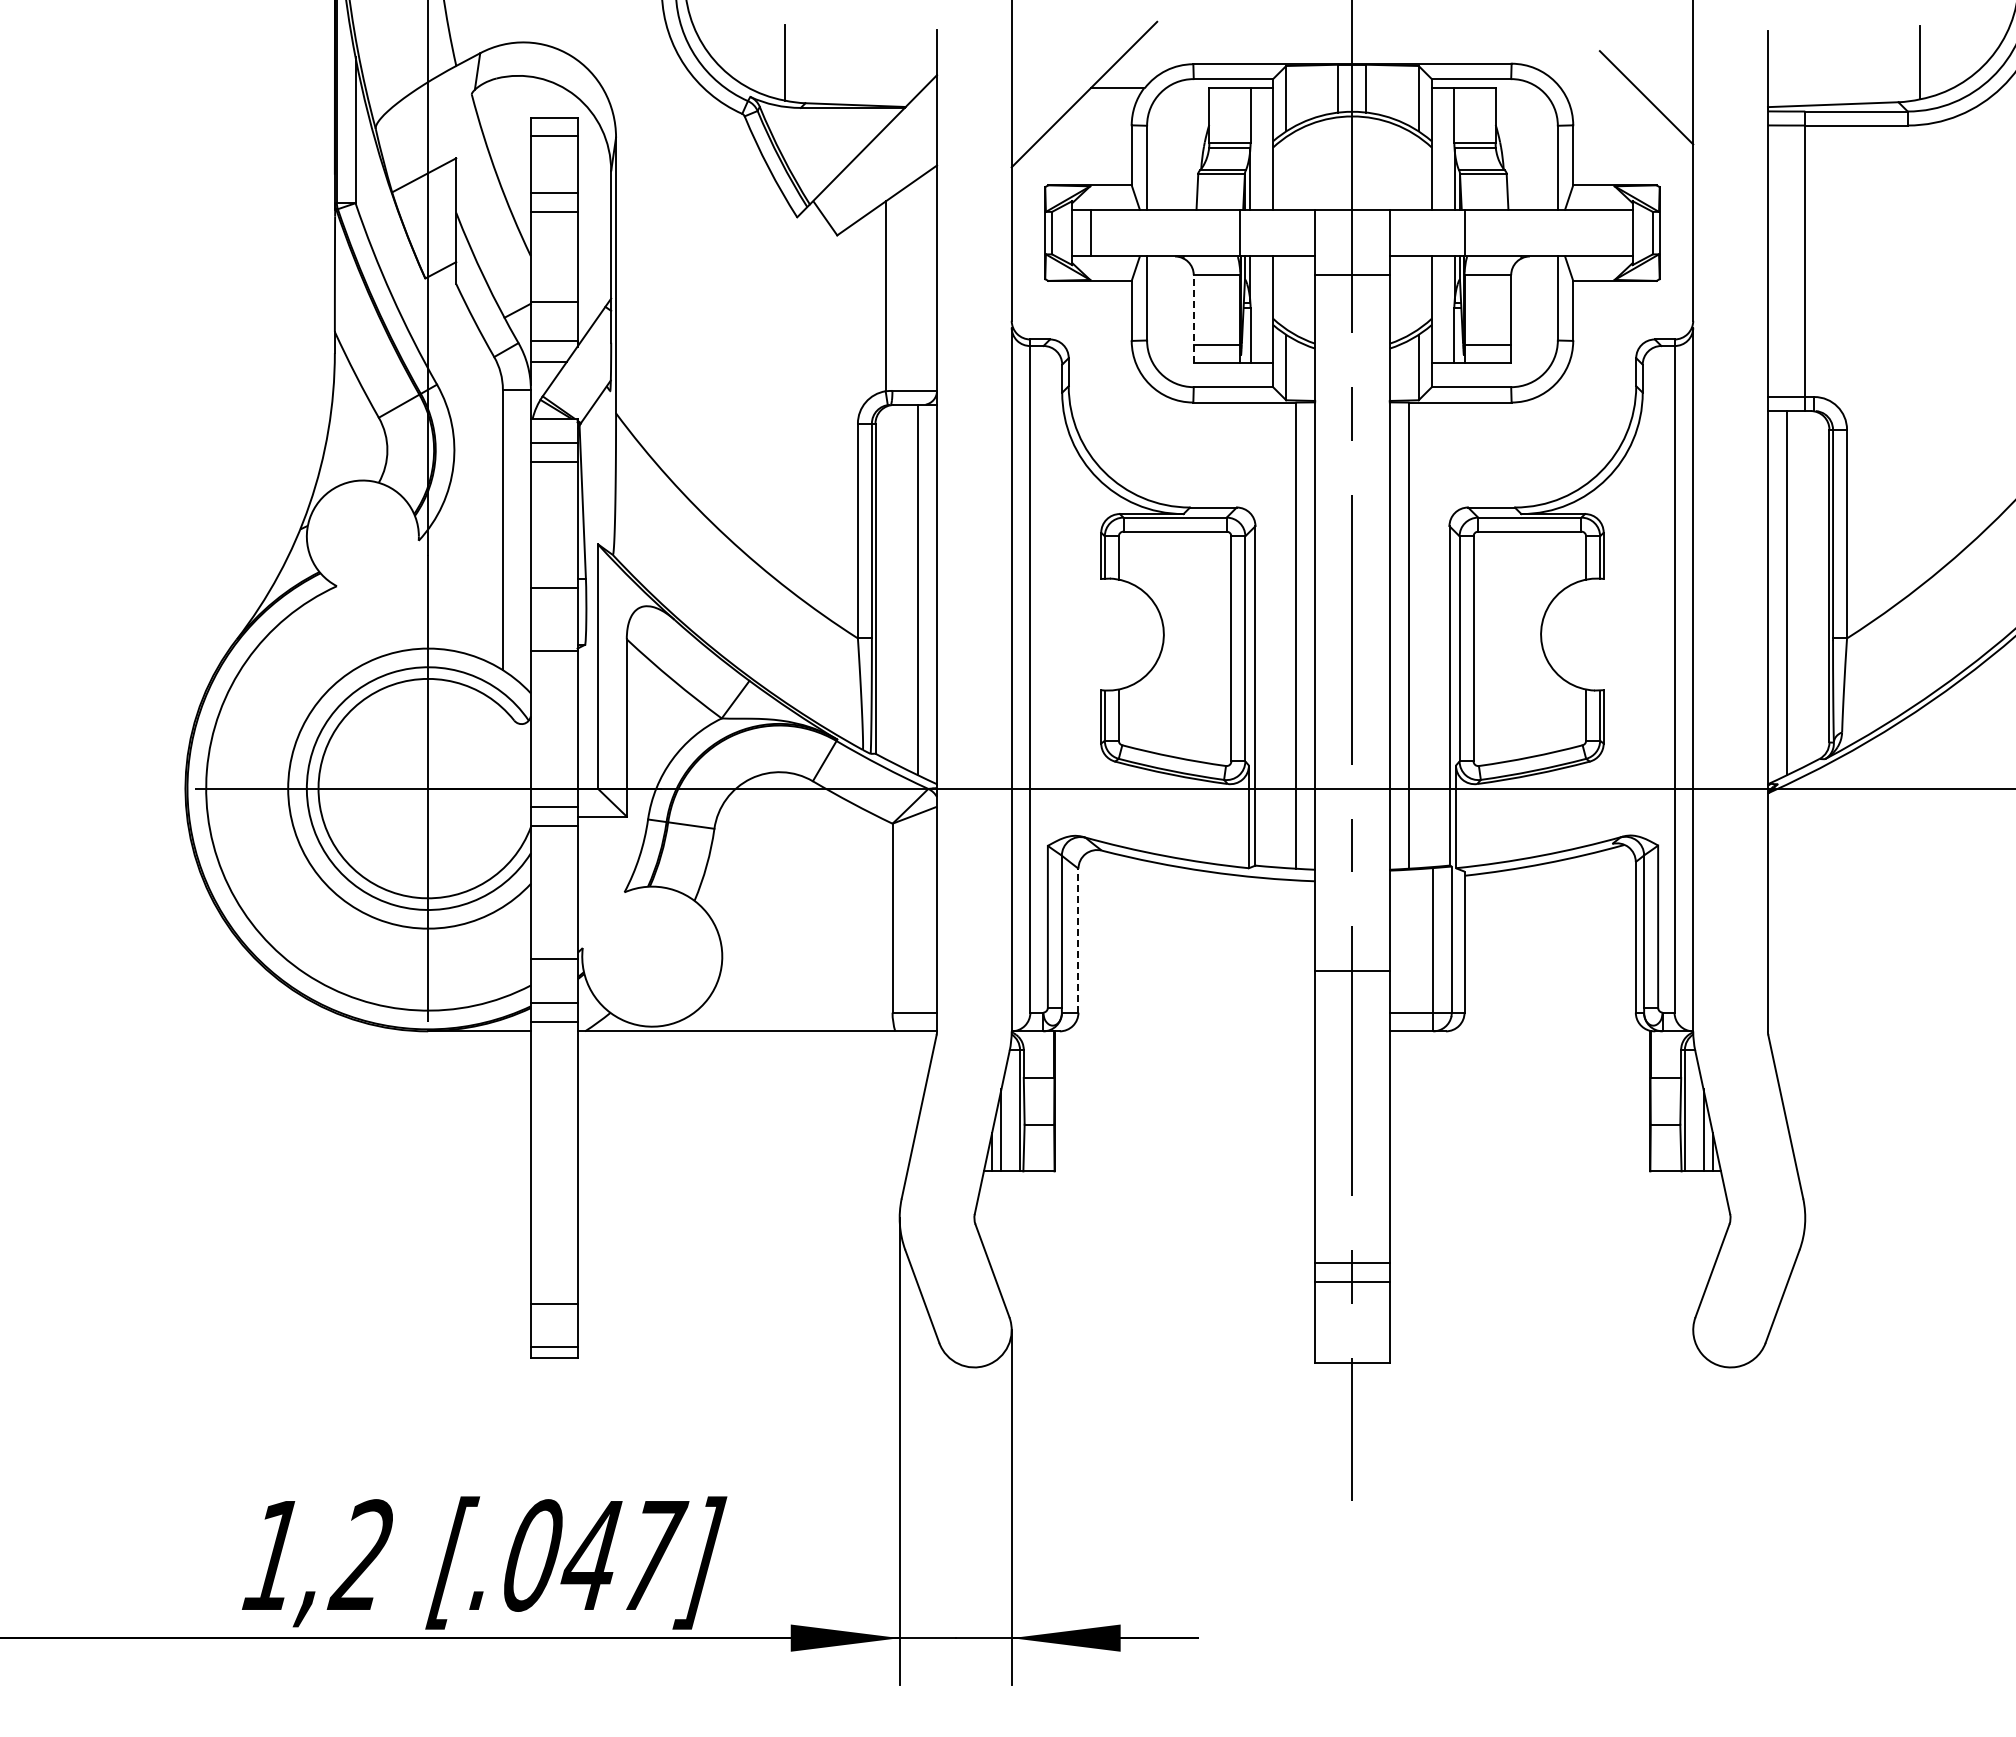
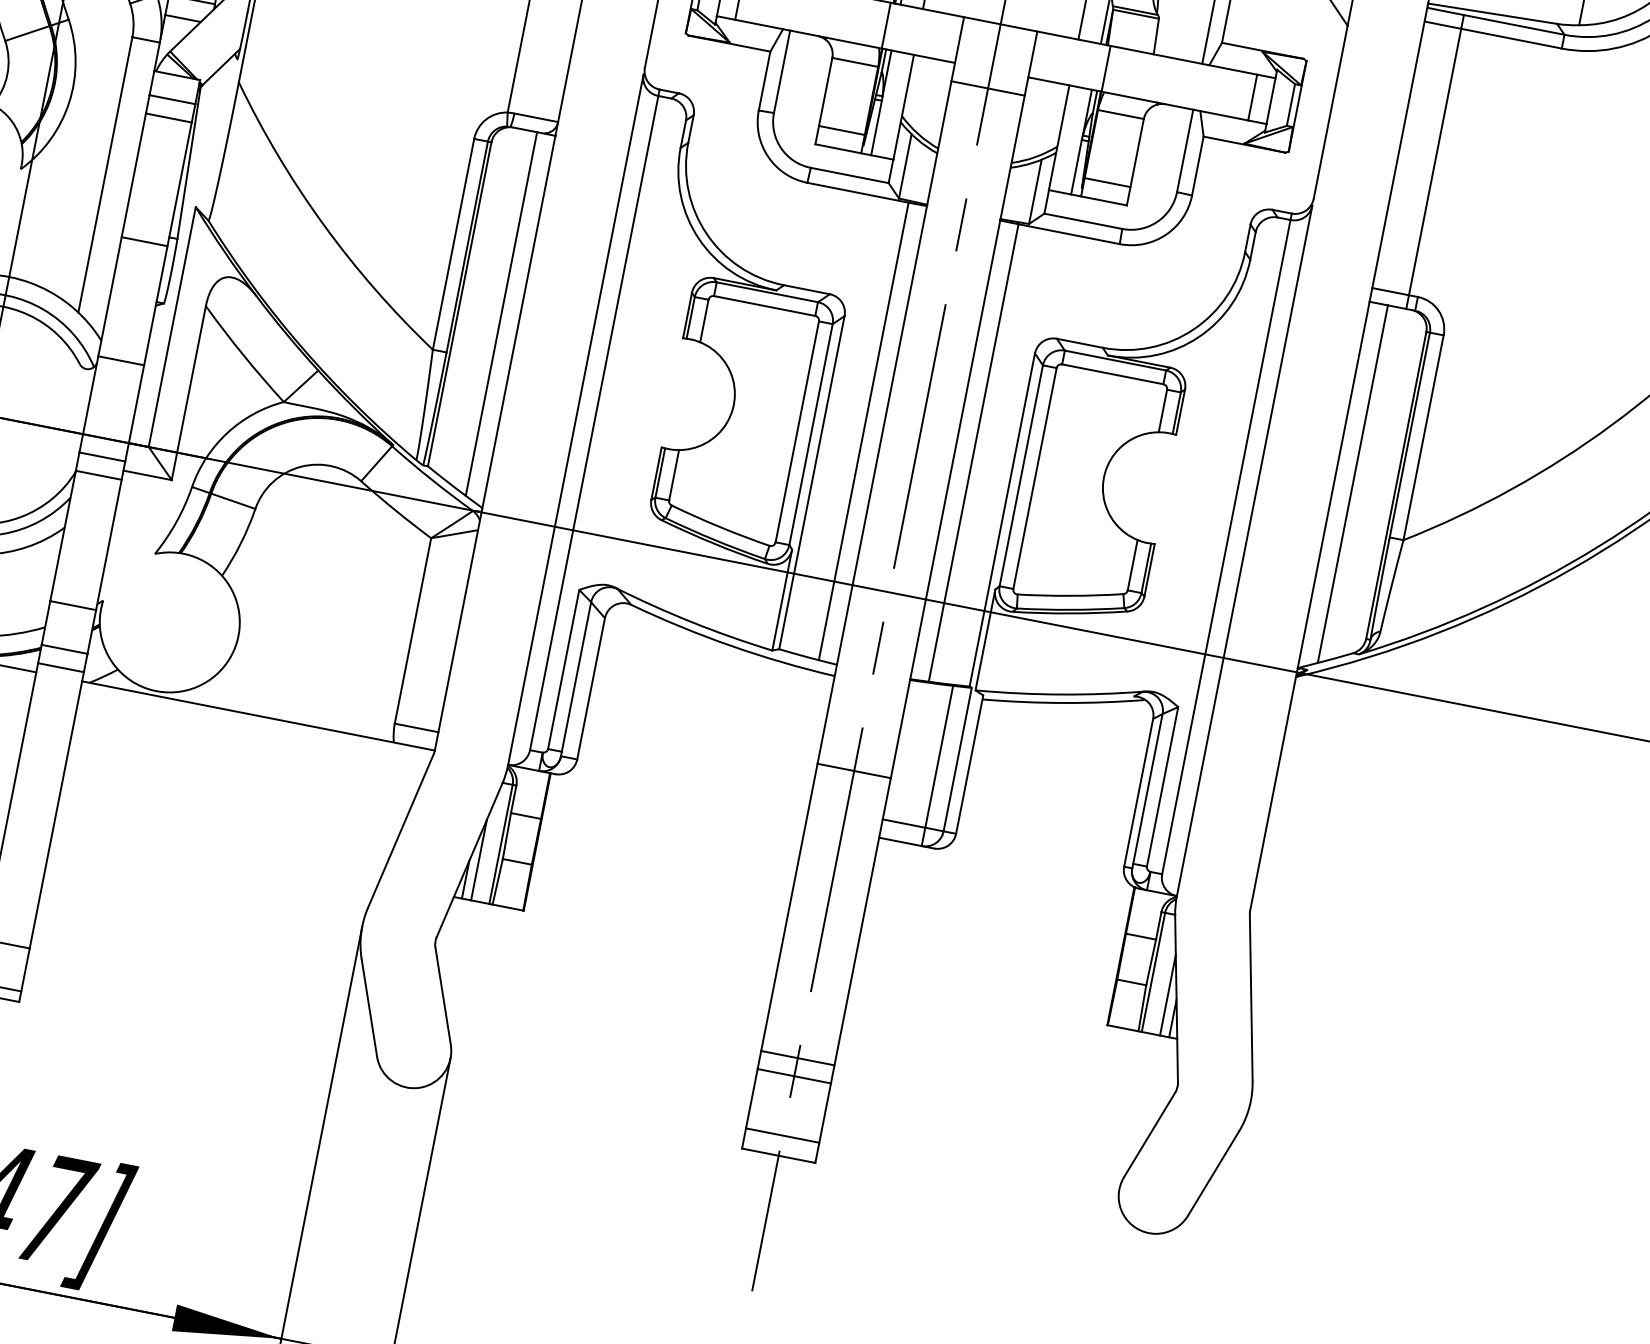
line: (1613, 232) -> (1252, 96), added
line: (1193, 318) -> (823, 100), dashed -> solid
line: (553, 651) -> (120, 360), moved
line: (1078, 940) -> (591, 688), dashed -> solid
line: (1352, 1342) -> (782, 1135), added

